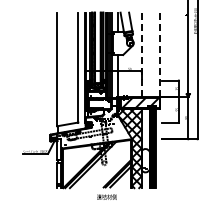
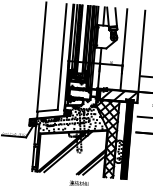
line: (141, 54) -> (123, 49), dashed -> solid
line: (160, 55) -> (142, 51), dashed -> solid

